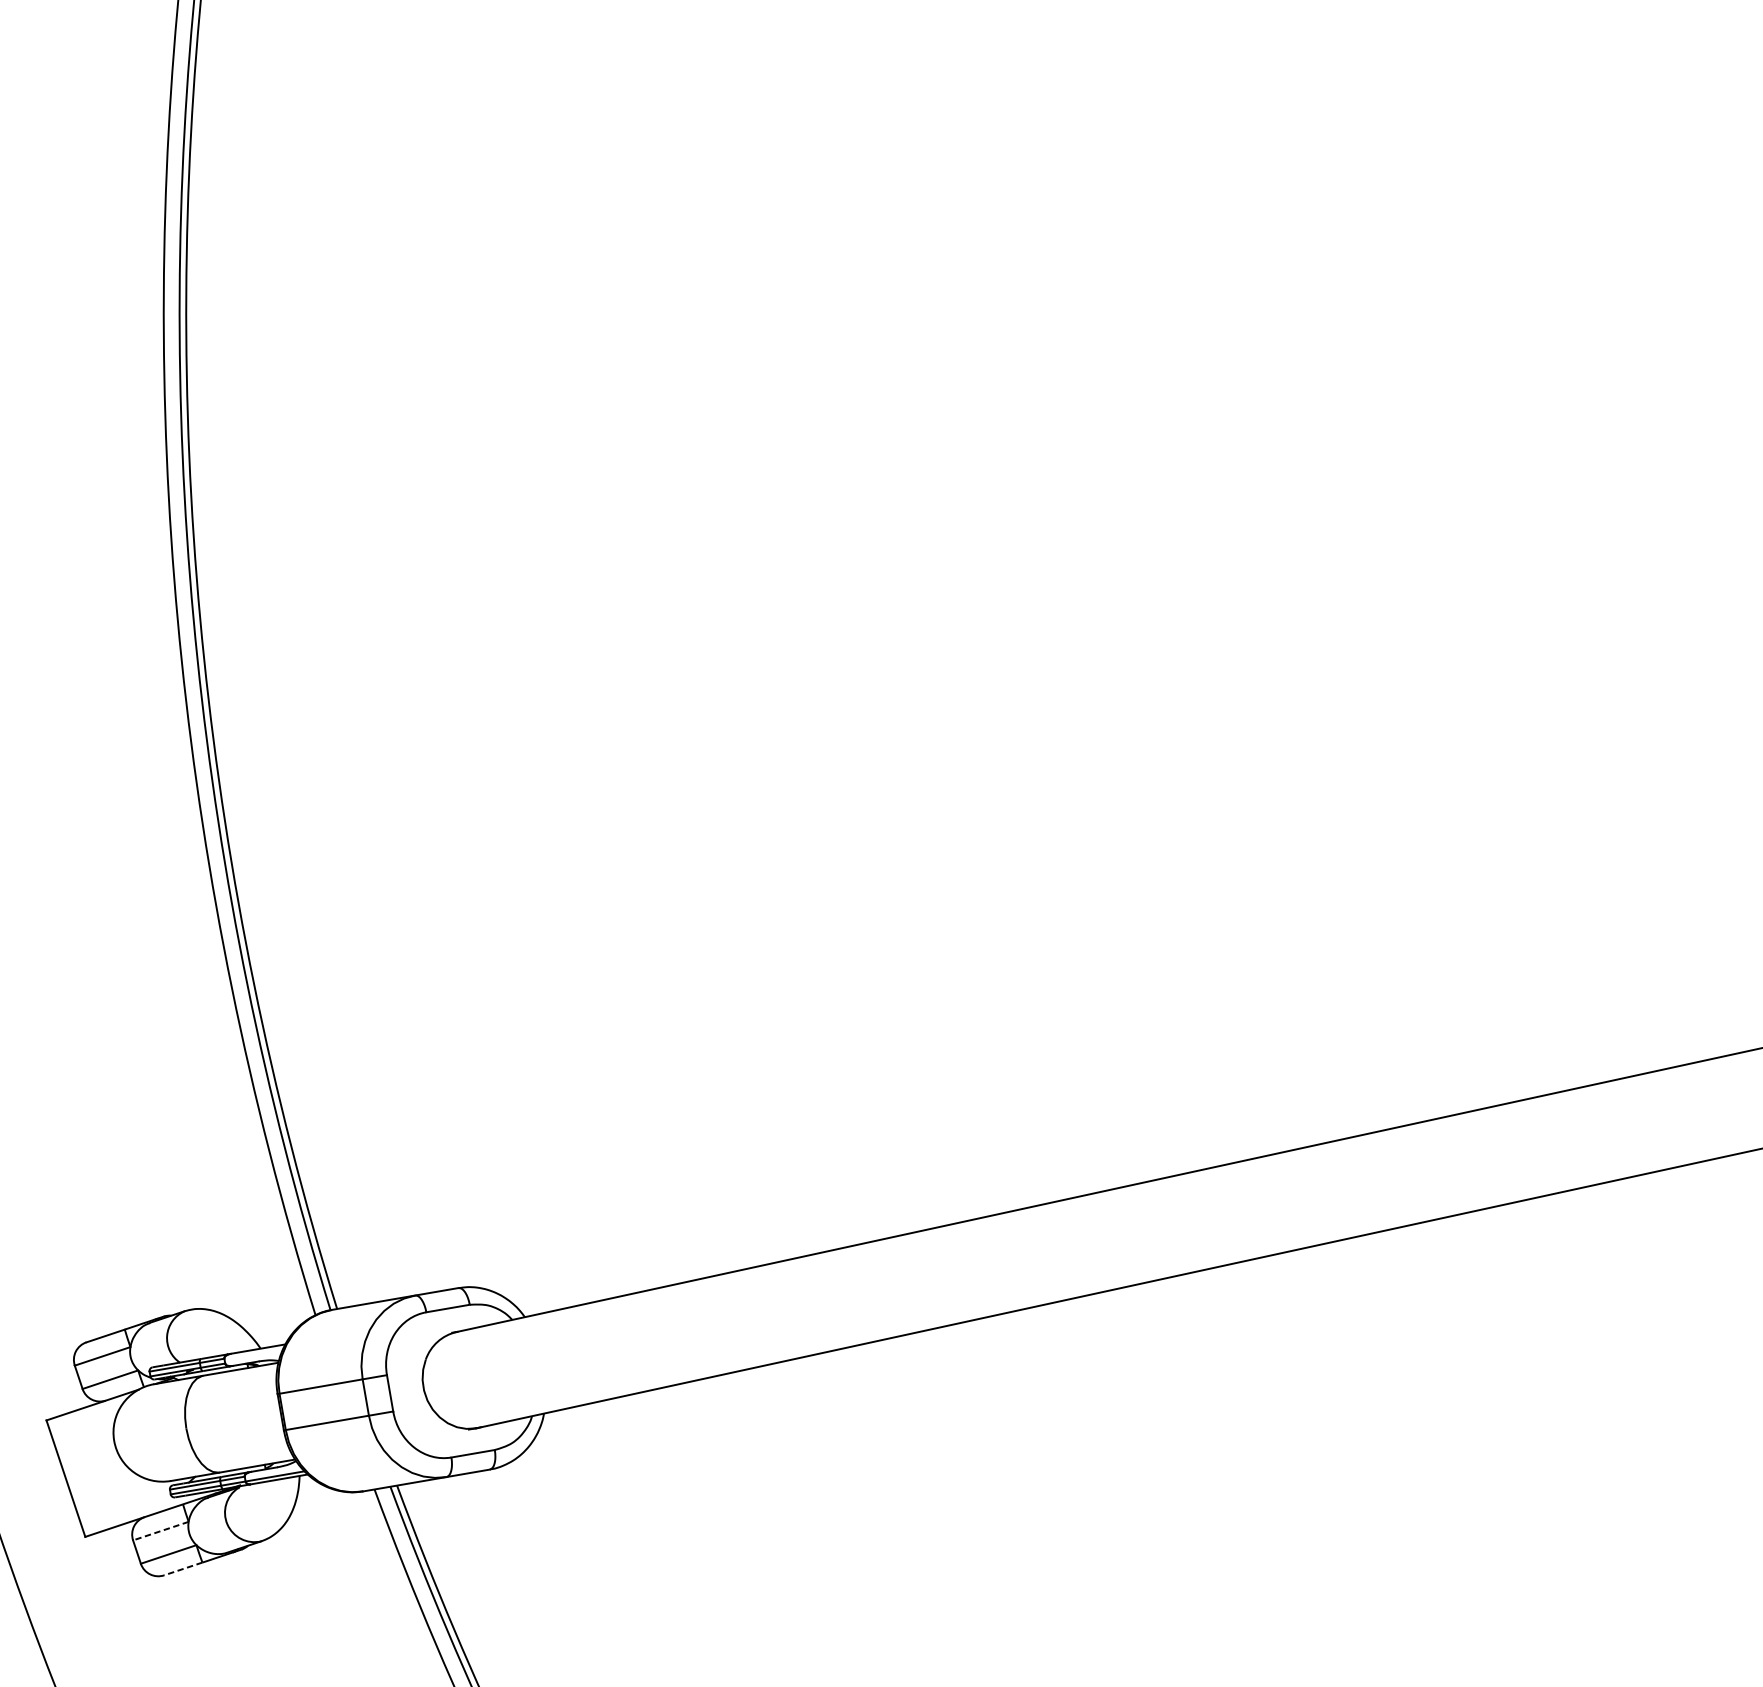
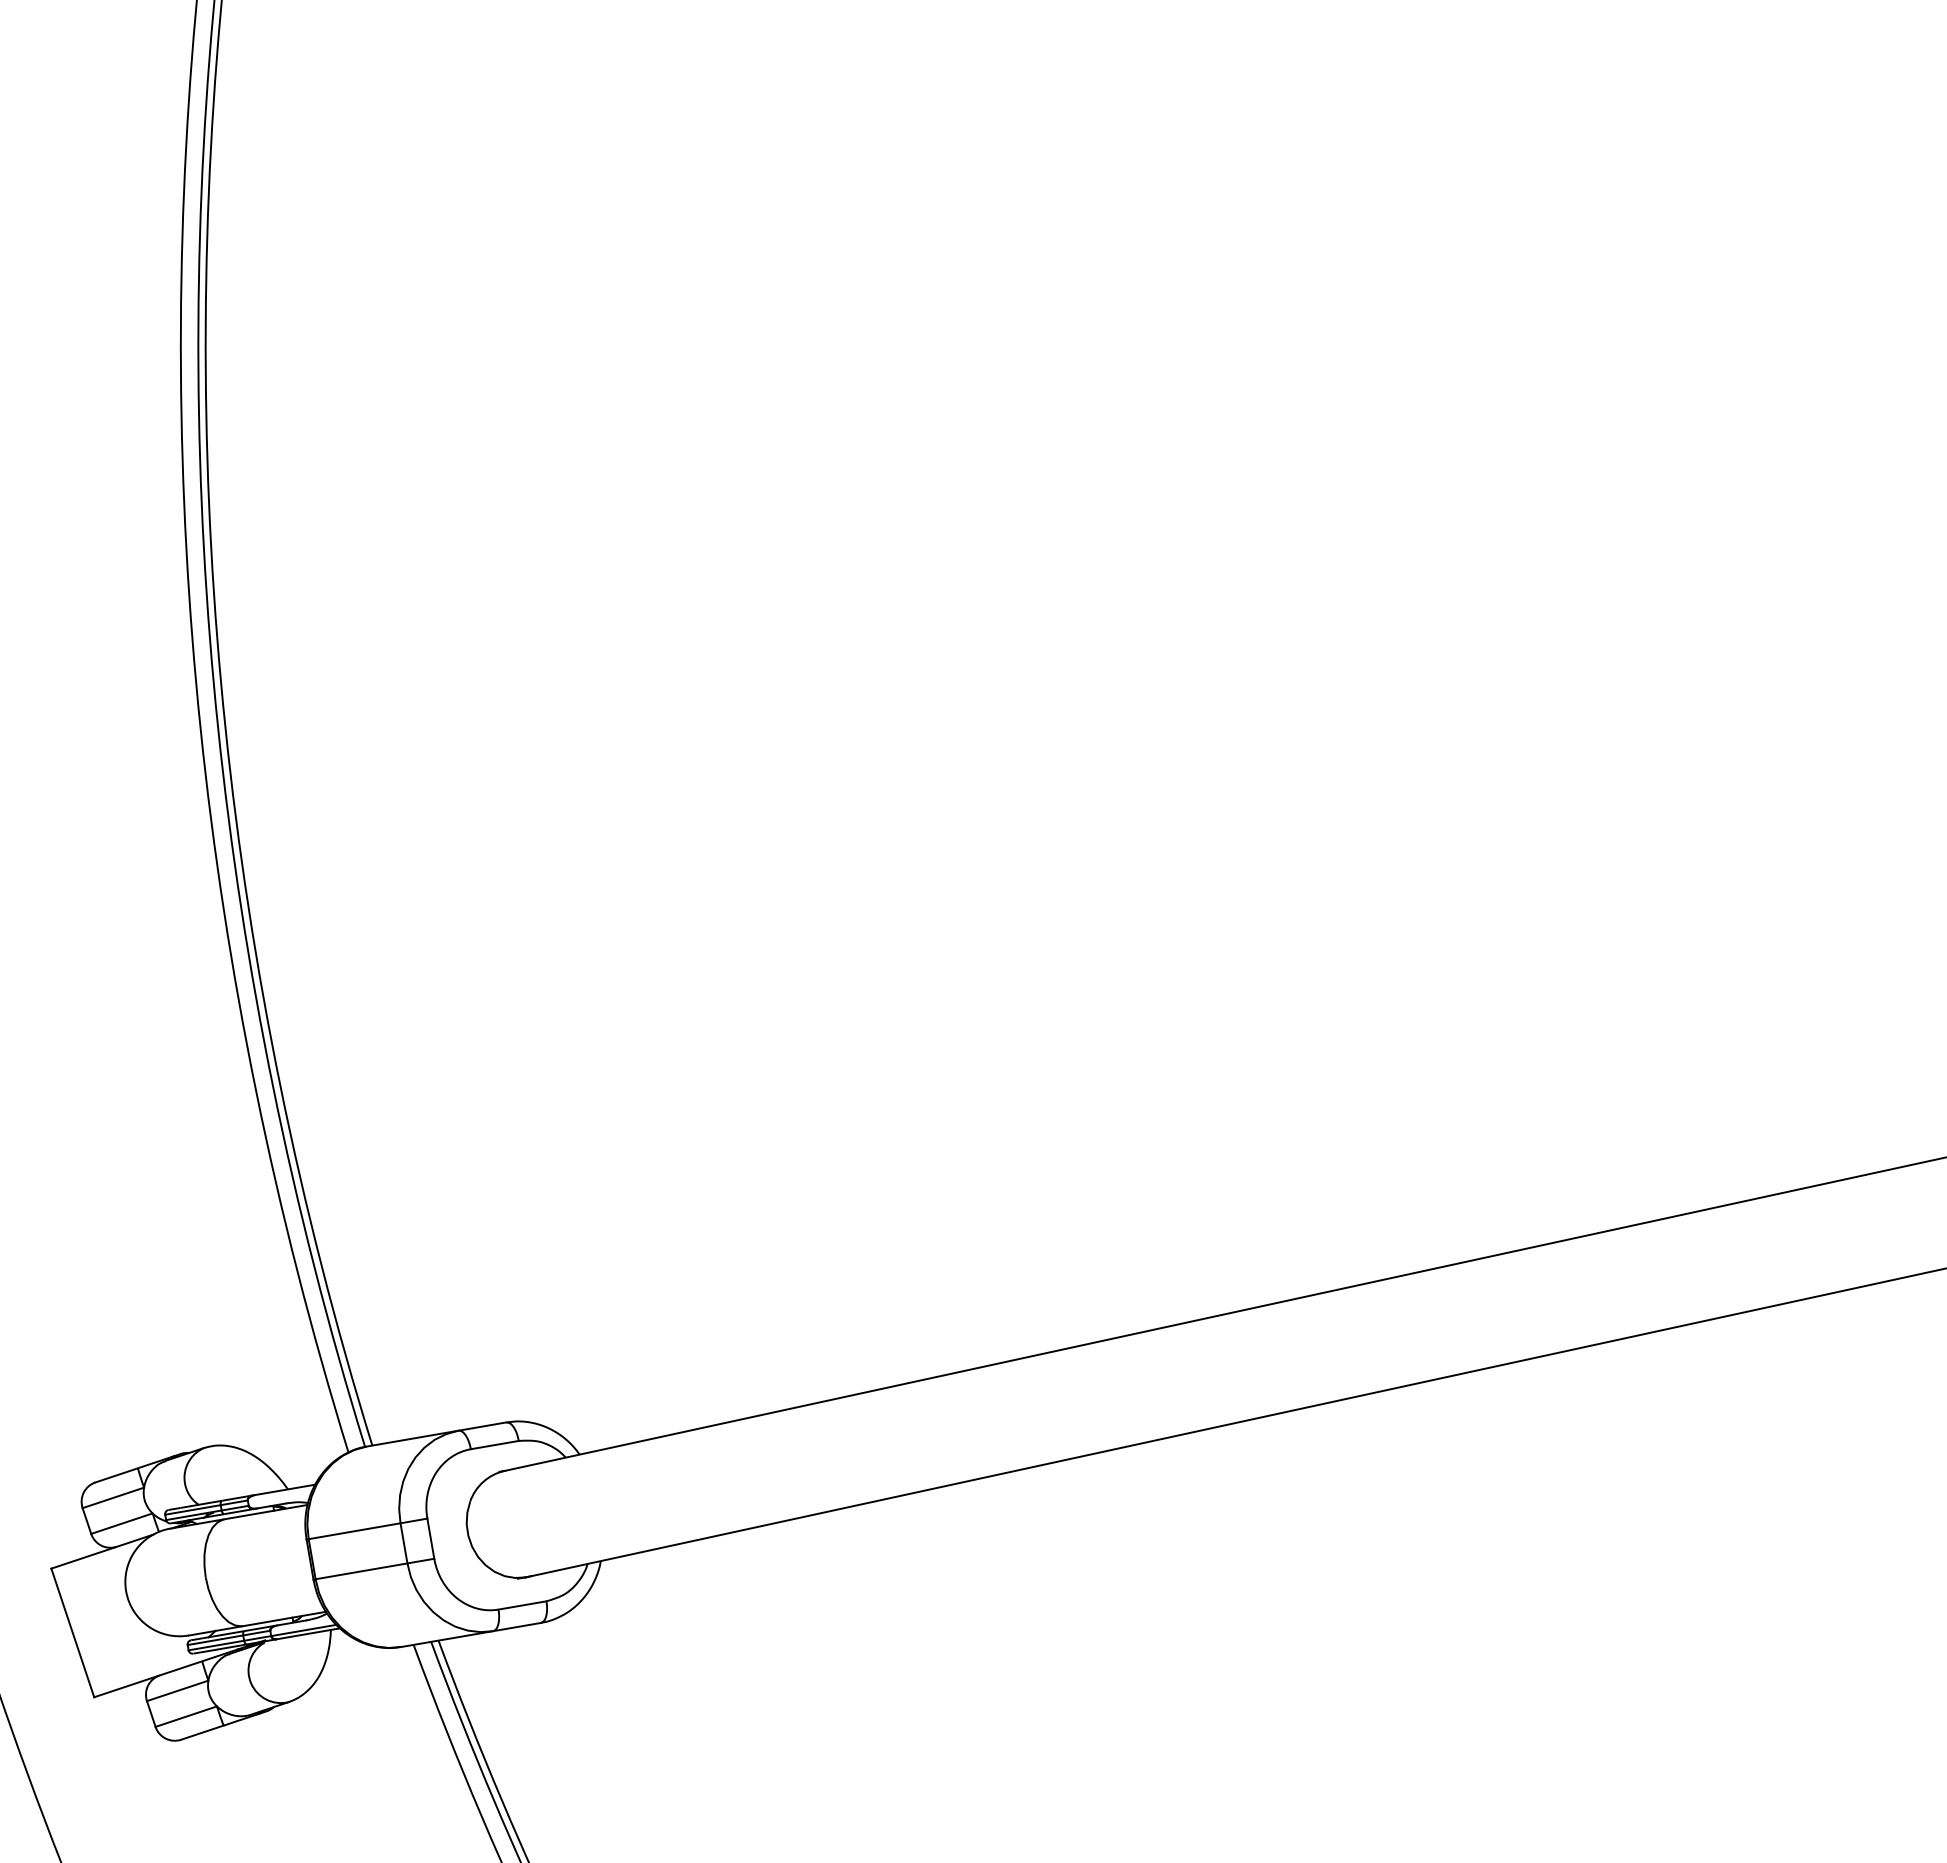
line: (160, 1531) -> (177, 1691), dashed -> solid
line: (182, 1568) -> (201, 1732), dashed -> solid

